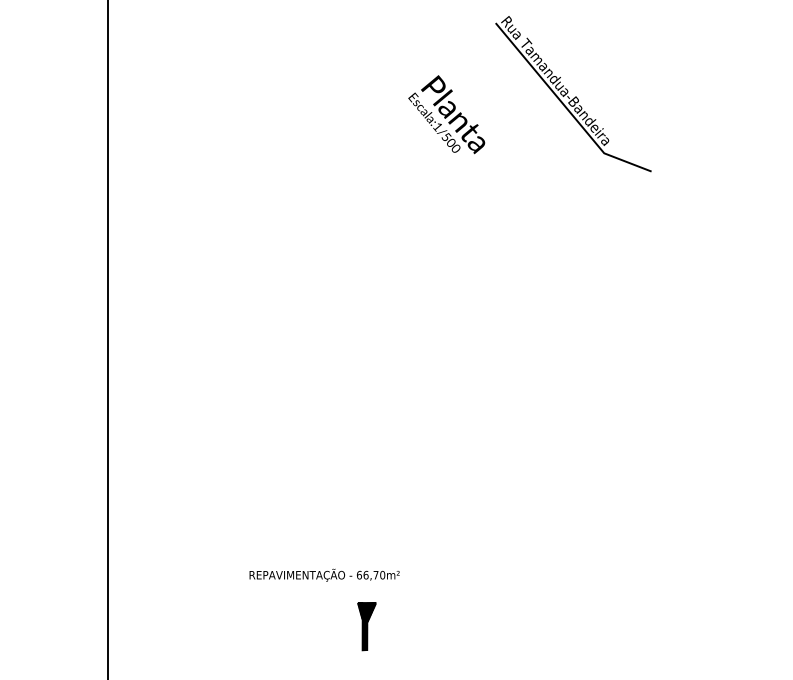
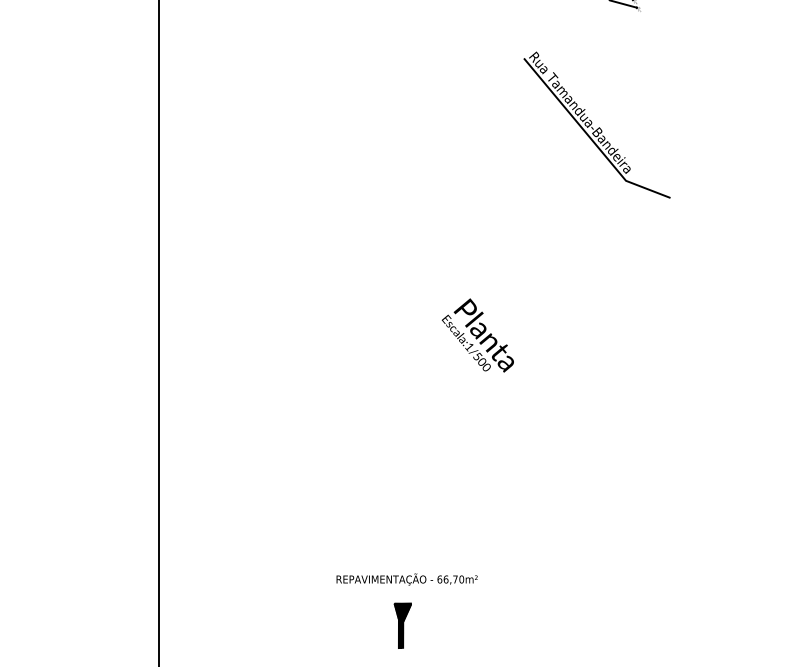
text: (446, 114) -> (477, 335), moved
text: (323, 575) -> (406, 579), moved

